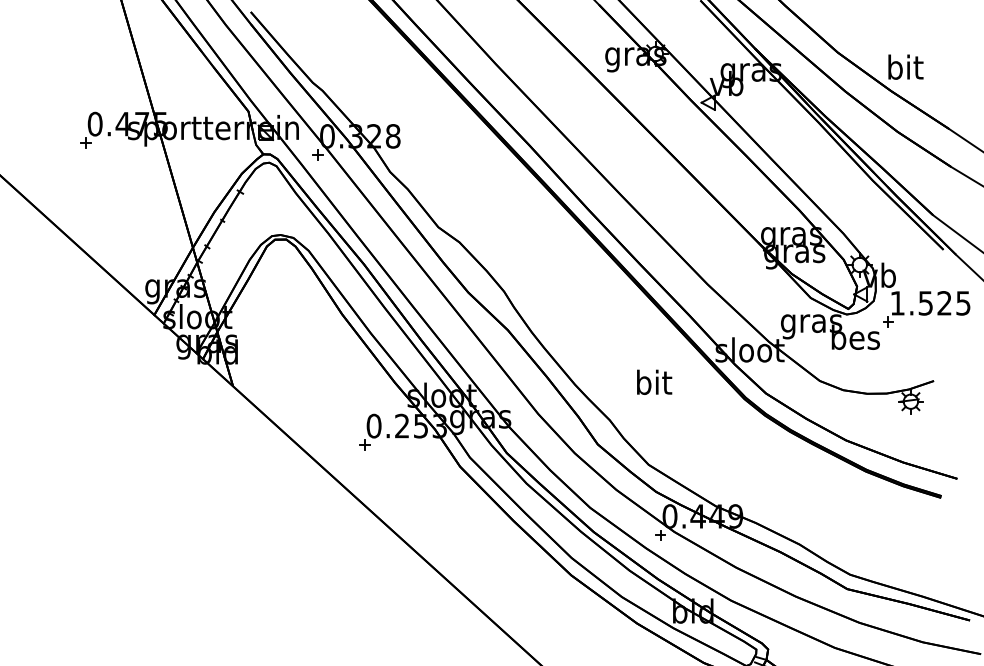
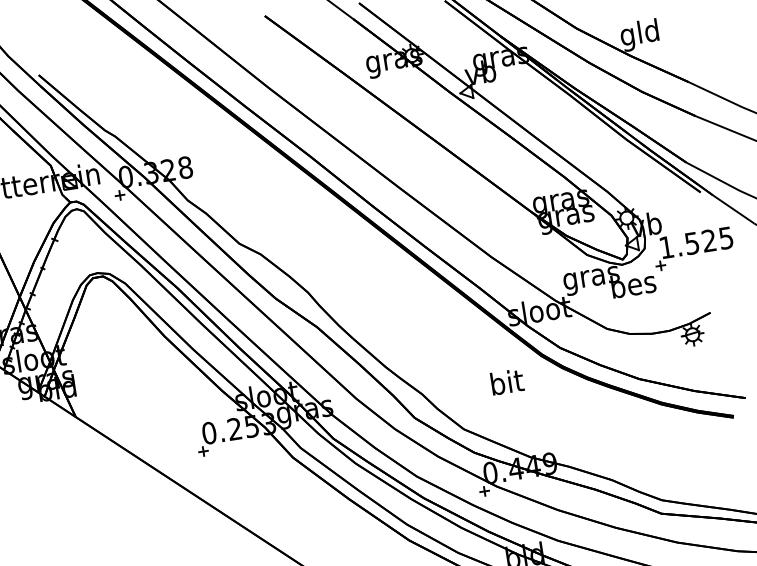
text: (904, 70) -> (639, 35), bit -> gld
text: (654, 381) -> (507, 381), moved

